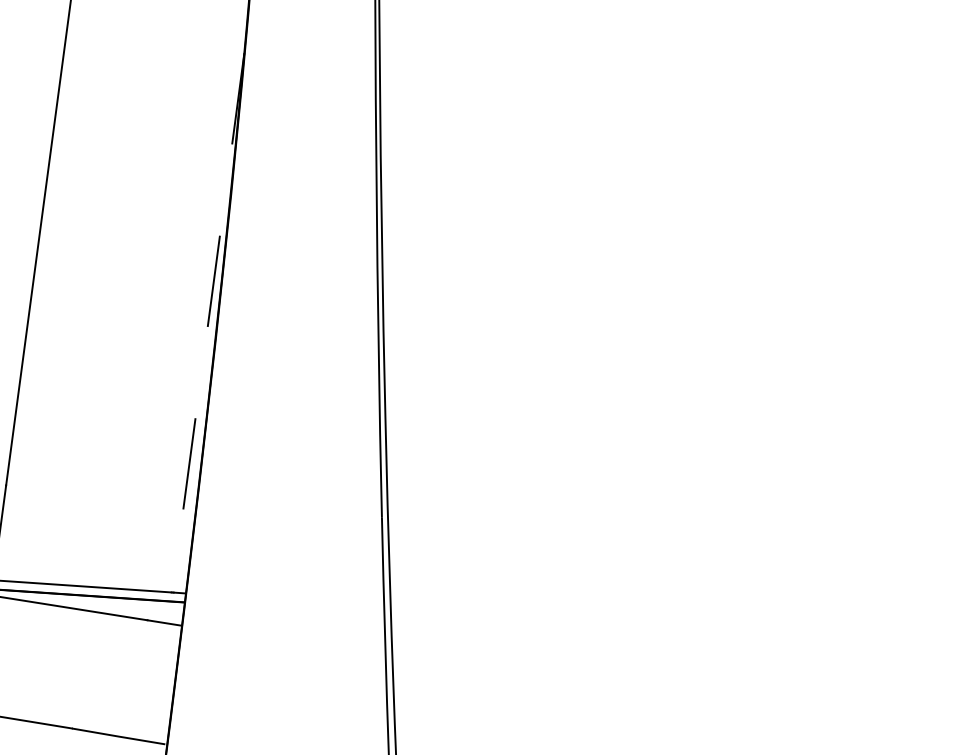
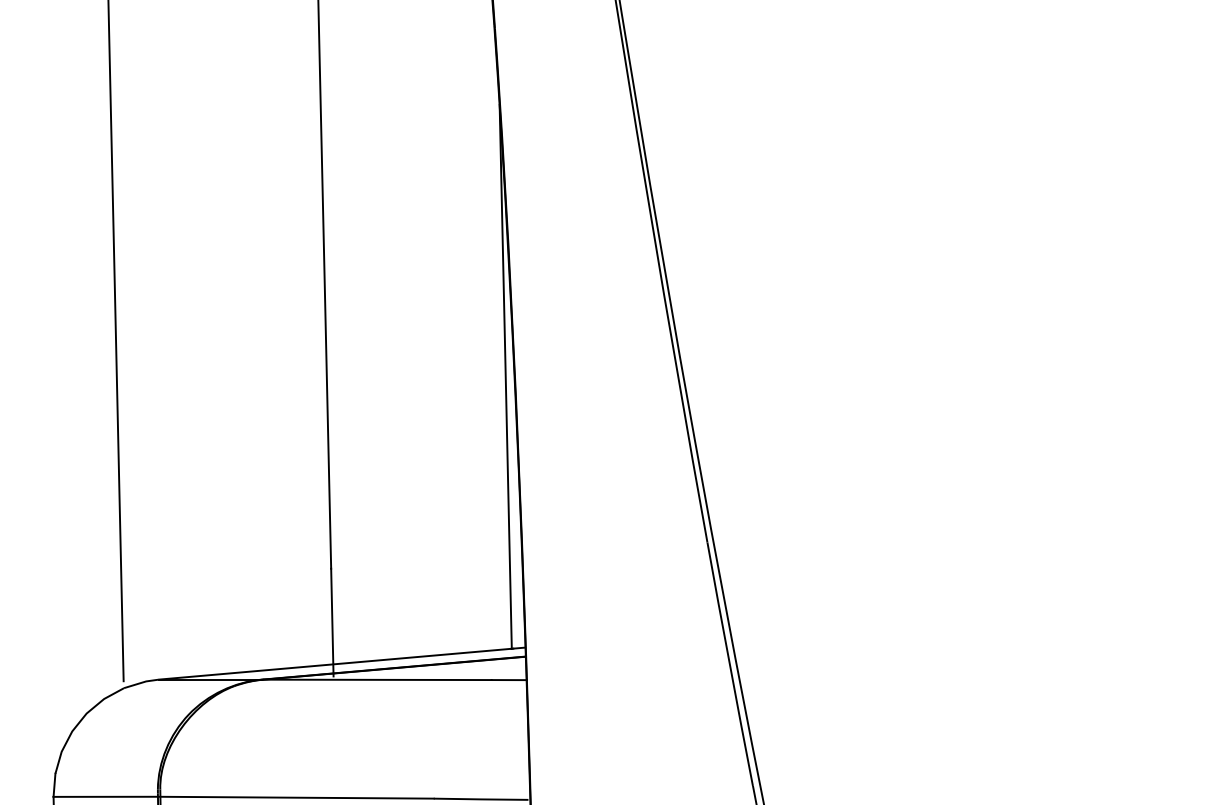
line: (207, 323) -> (505, 377), dashed -> solid

